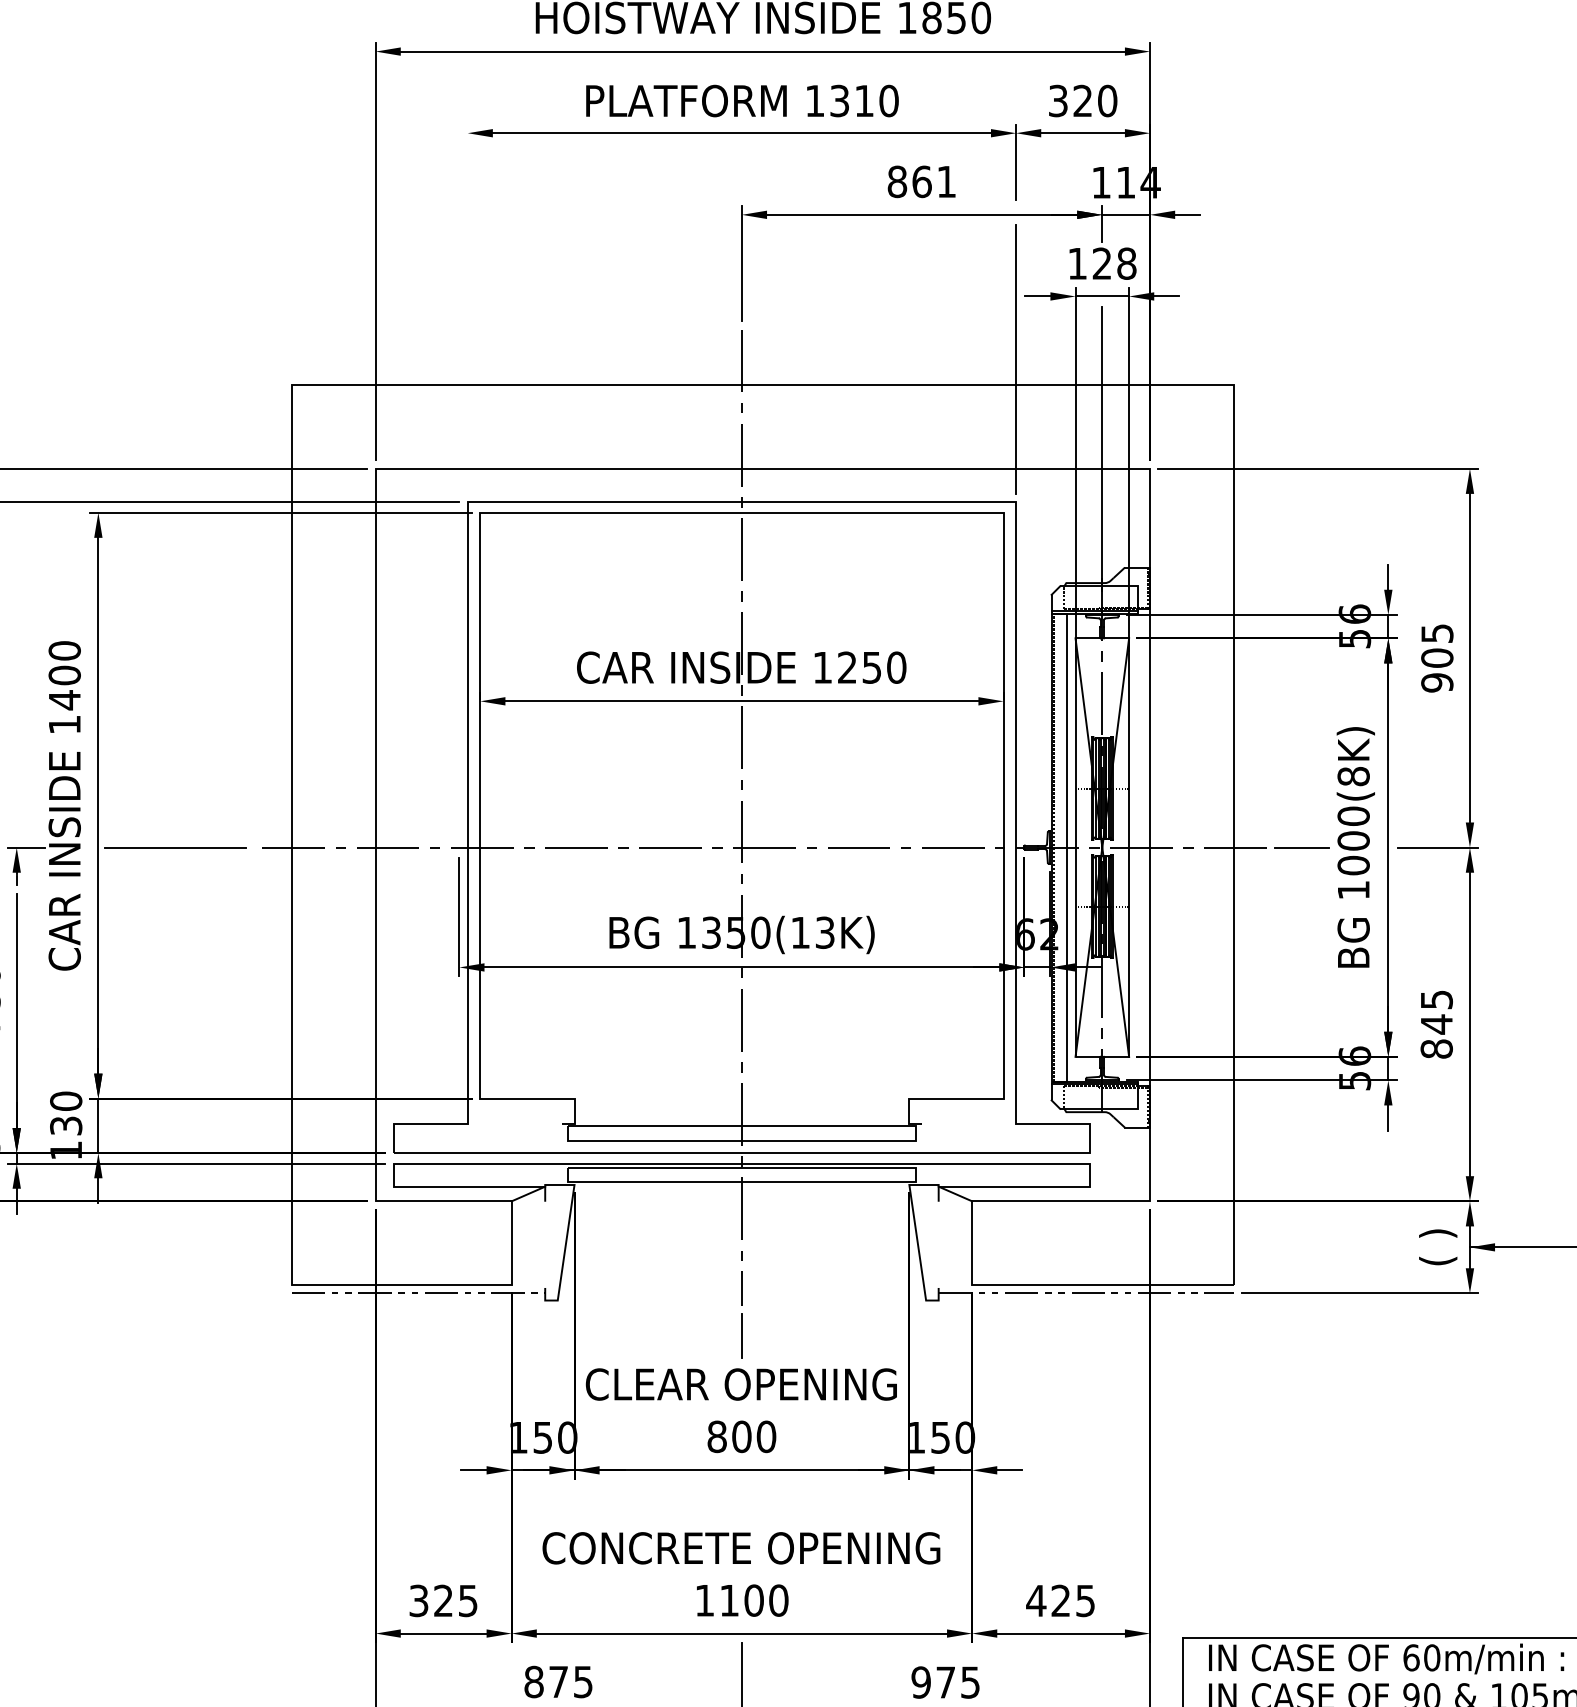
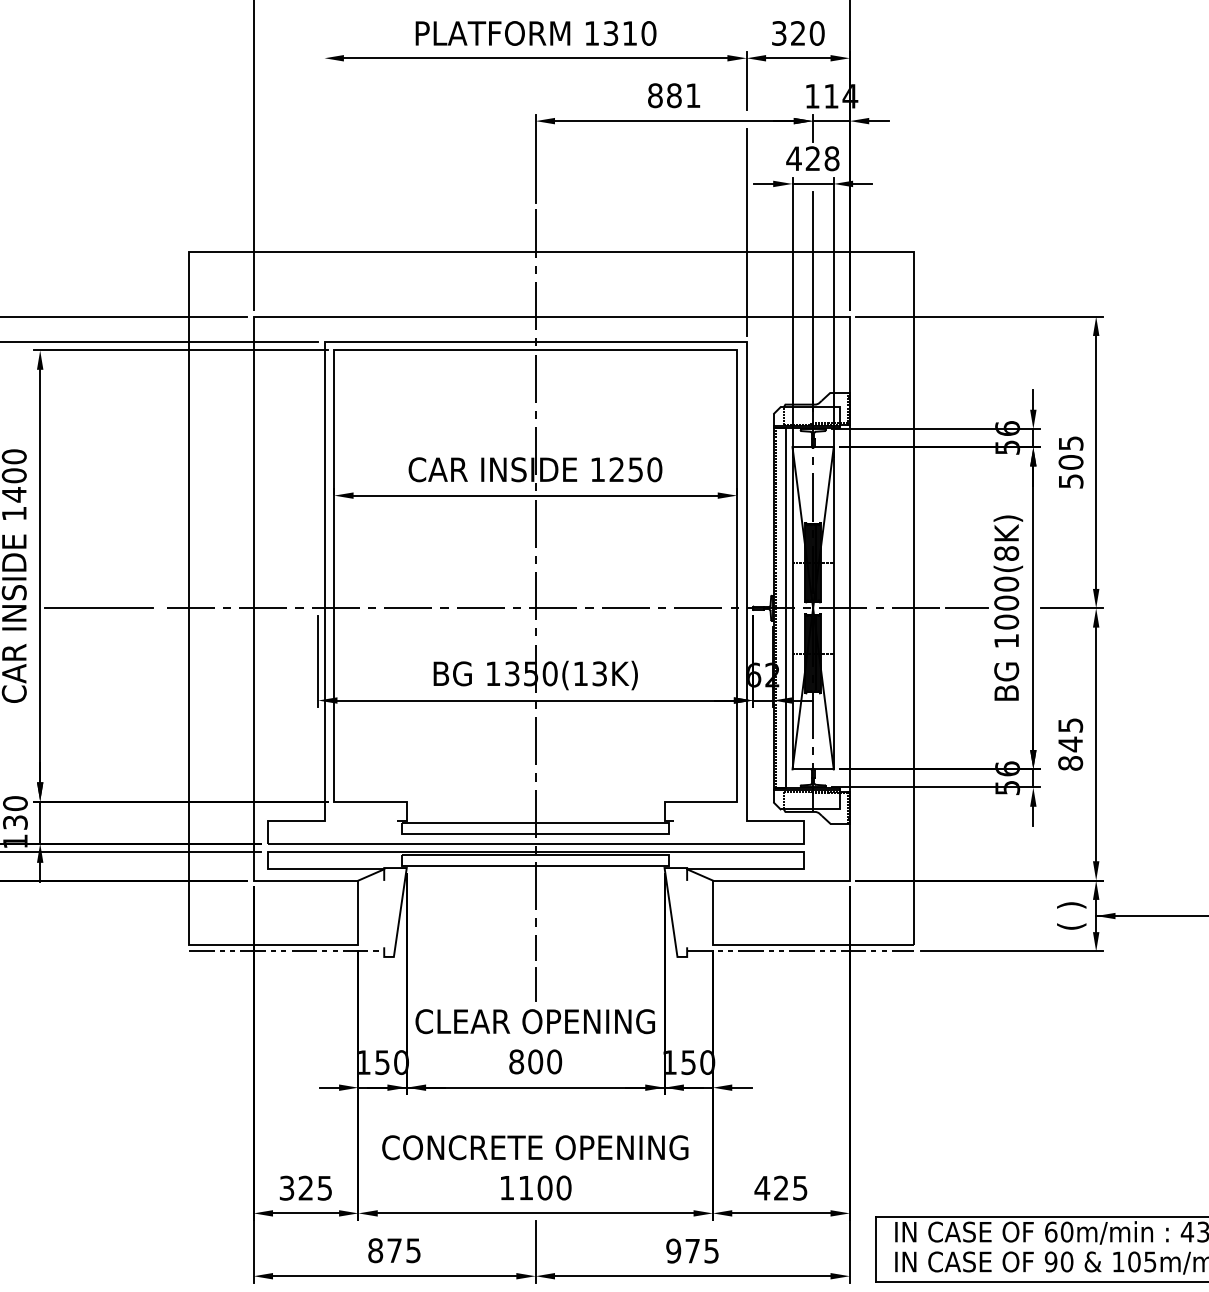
text: (921, 181) -> (673, 95), 861 -> 881
text: (1077, 263) -> (794, 158), 128 -> 428
text: (1437, 682) -> (1071, 481), 905 -> 505

